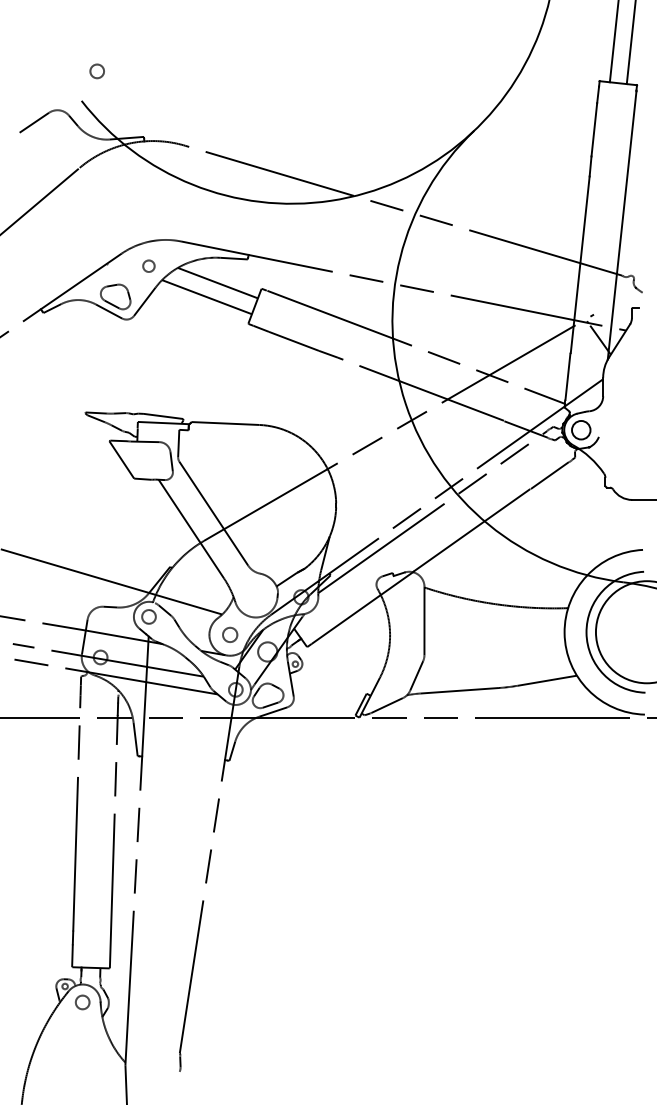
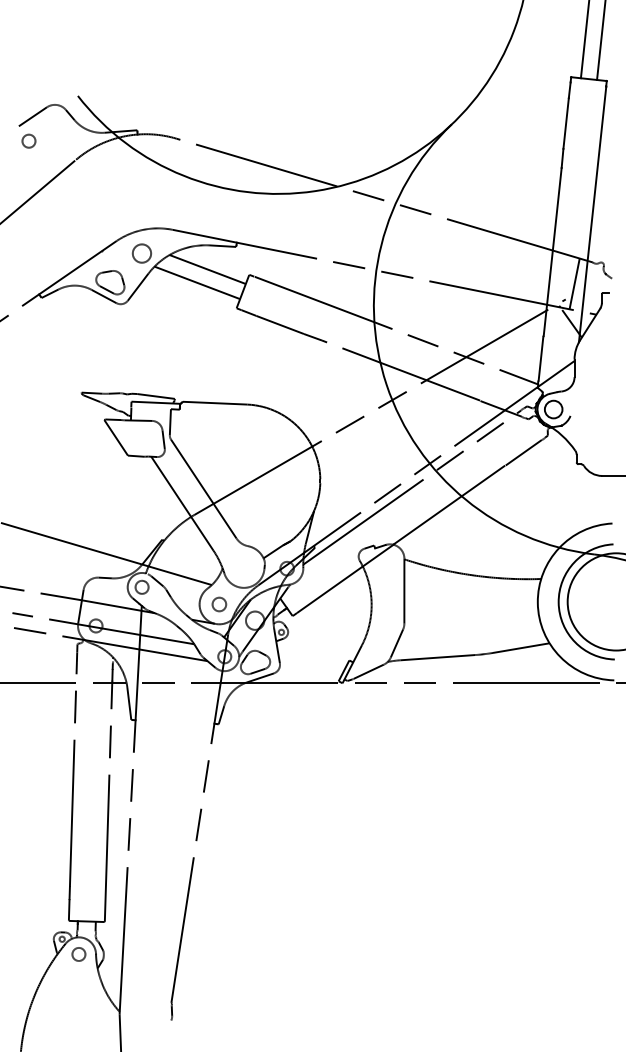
circle: (96, 71) -> (28, 141), moved
circle: (148, 265) -> (141, 252), size x1.67
line: (602, 297) -> (573, 283), added

